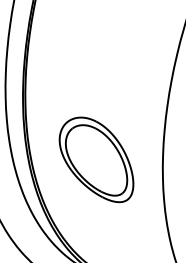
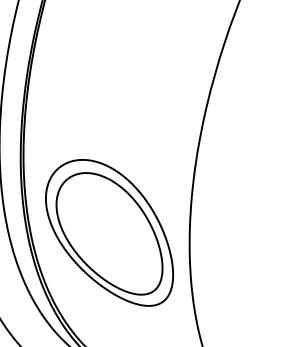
part: (96, 159) -> (109, 232), size x1.43

